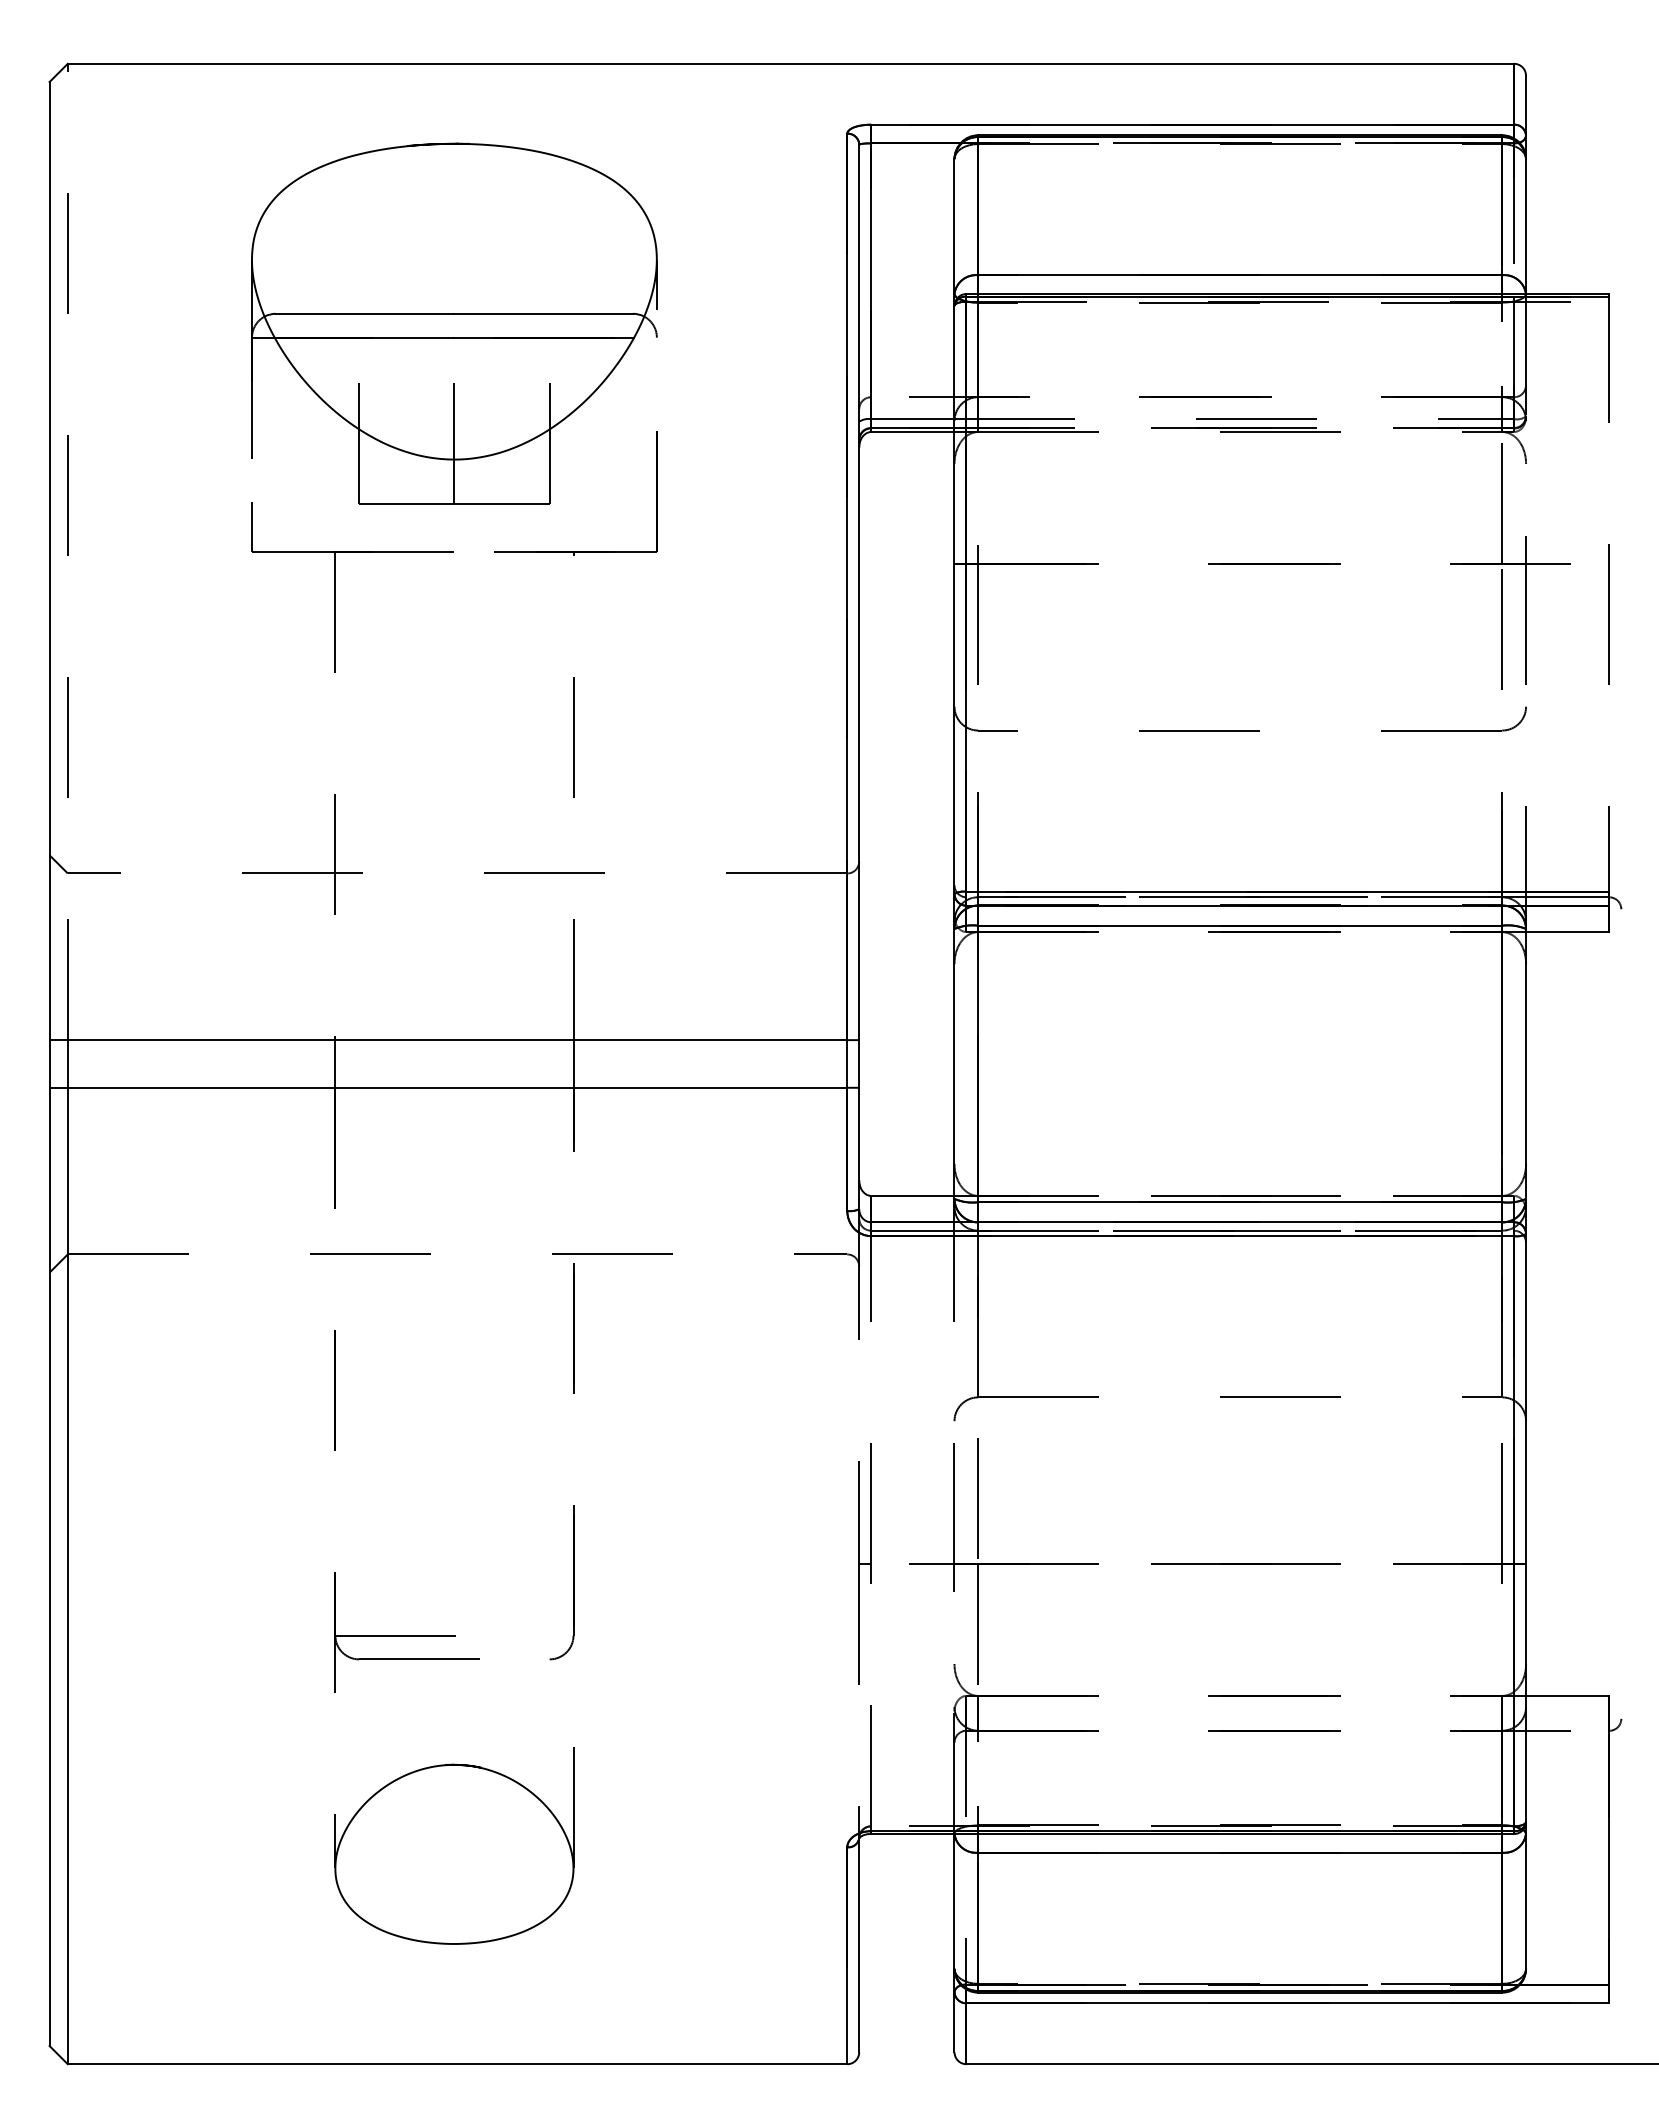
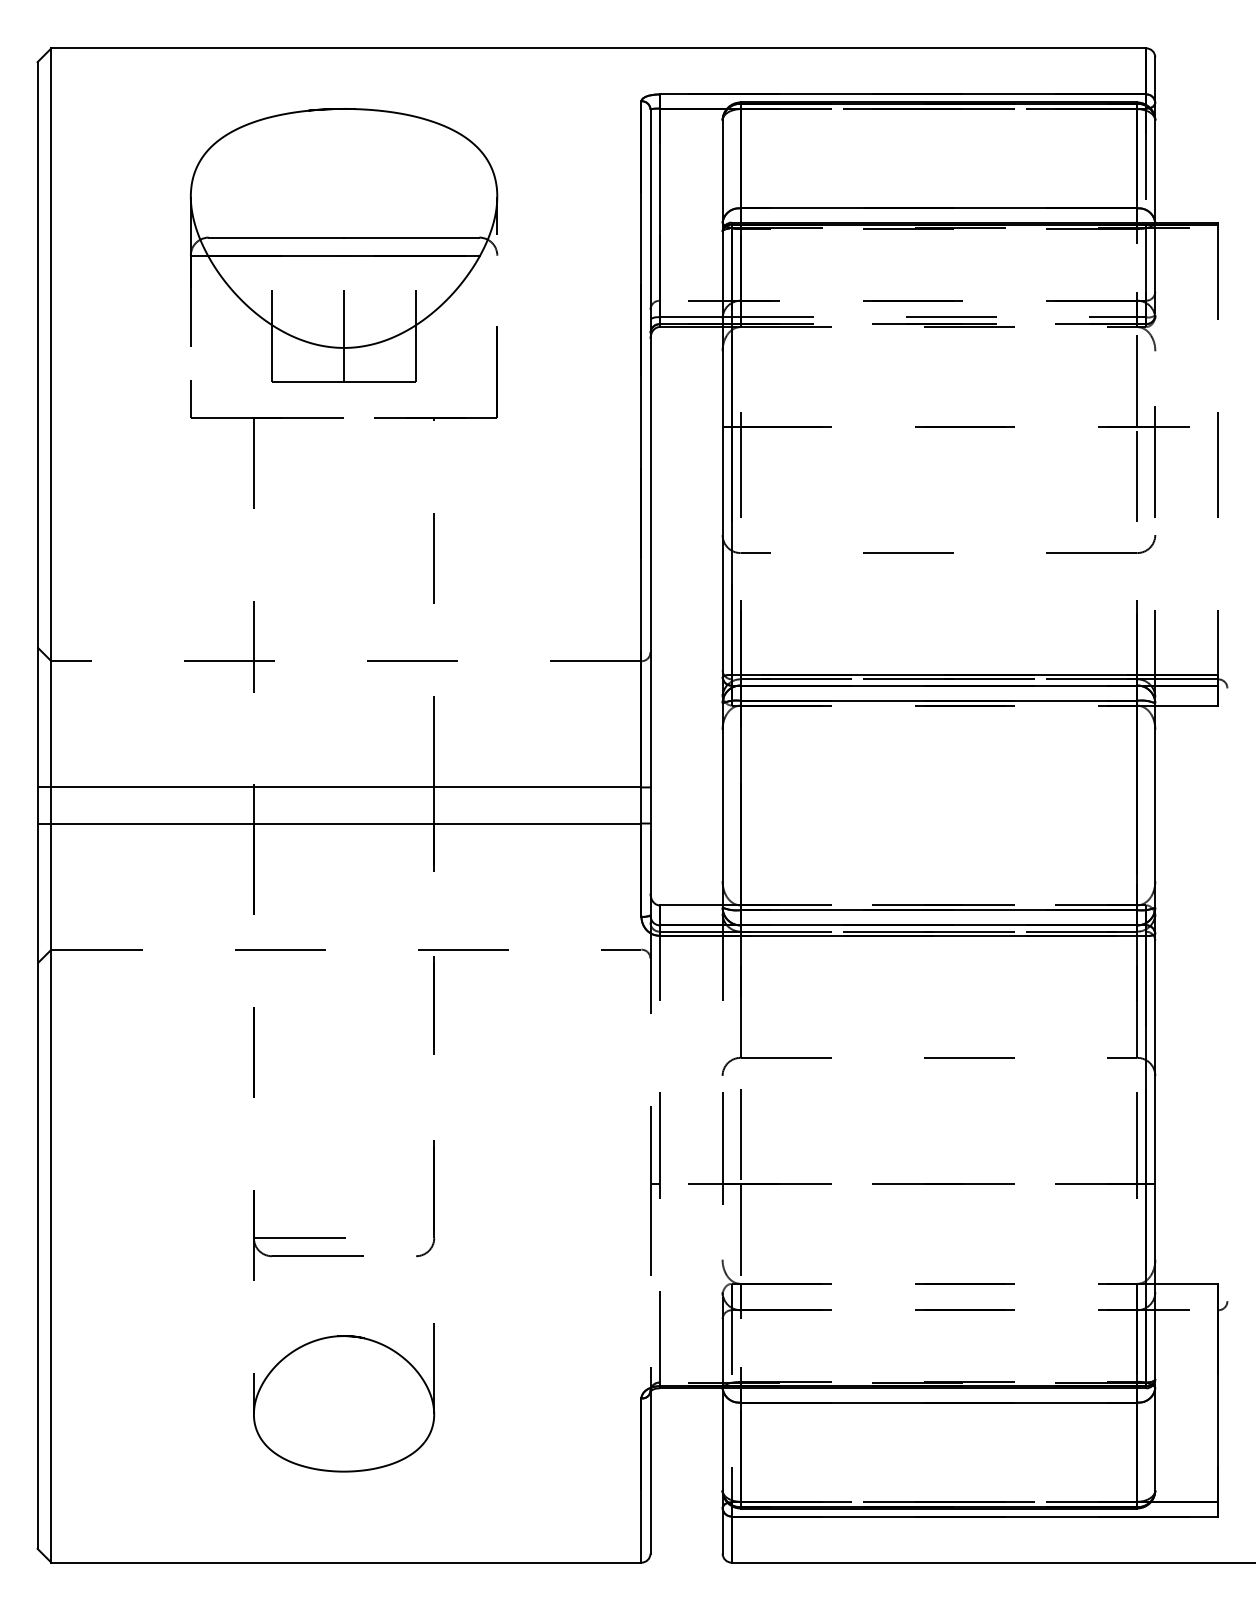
line: (67, 551) -> (51, 417), dashed -> solid

